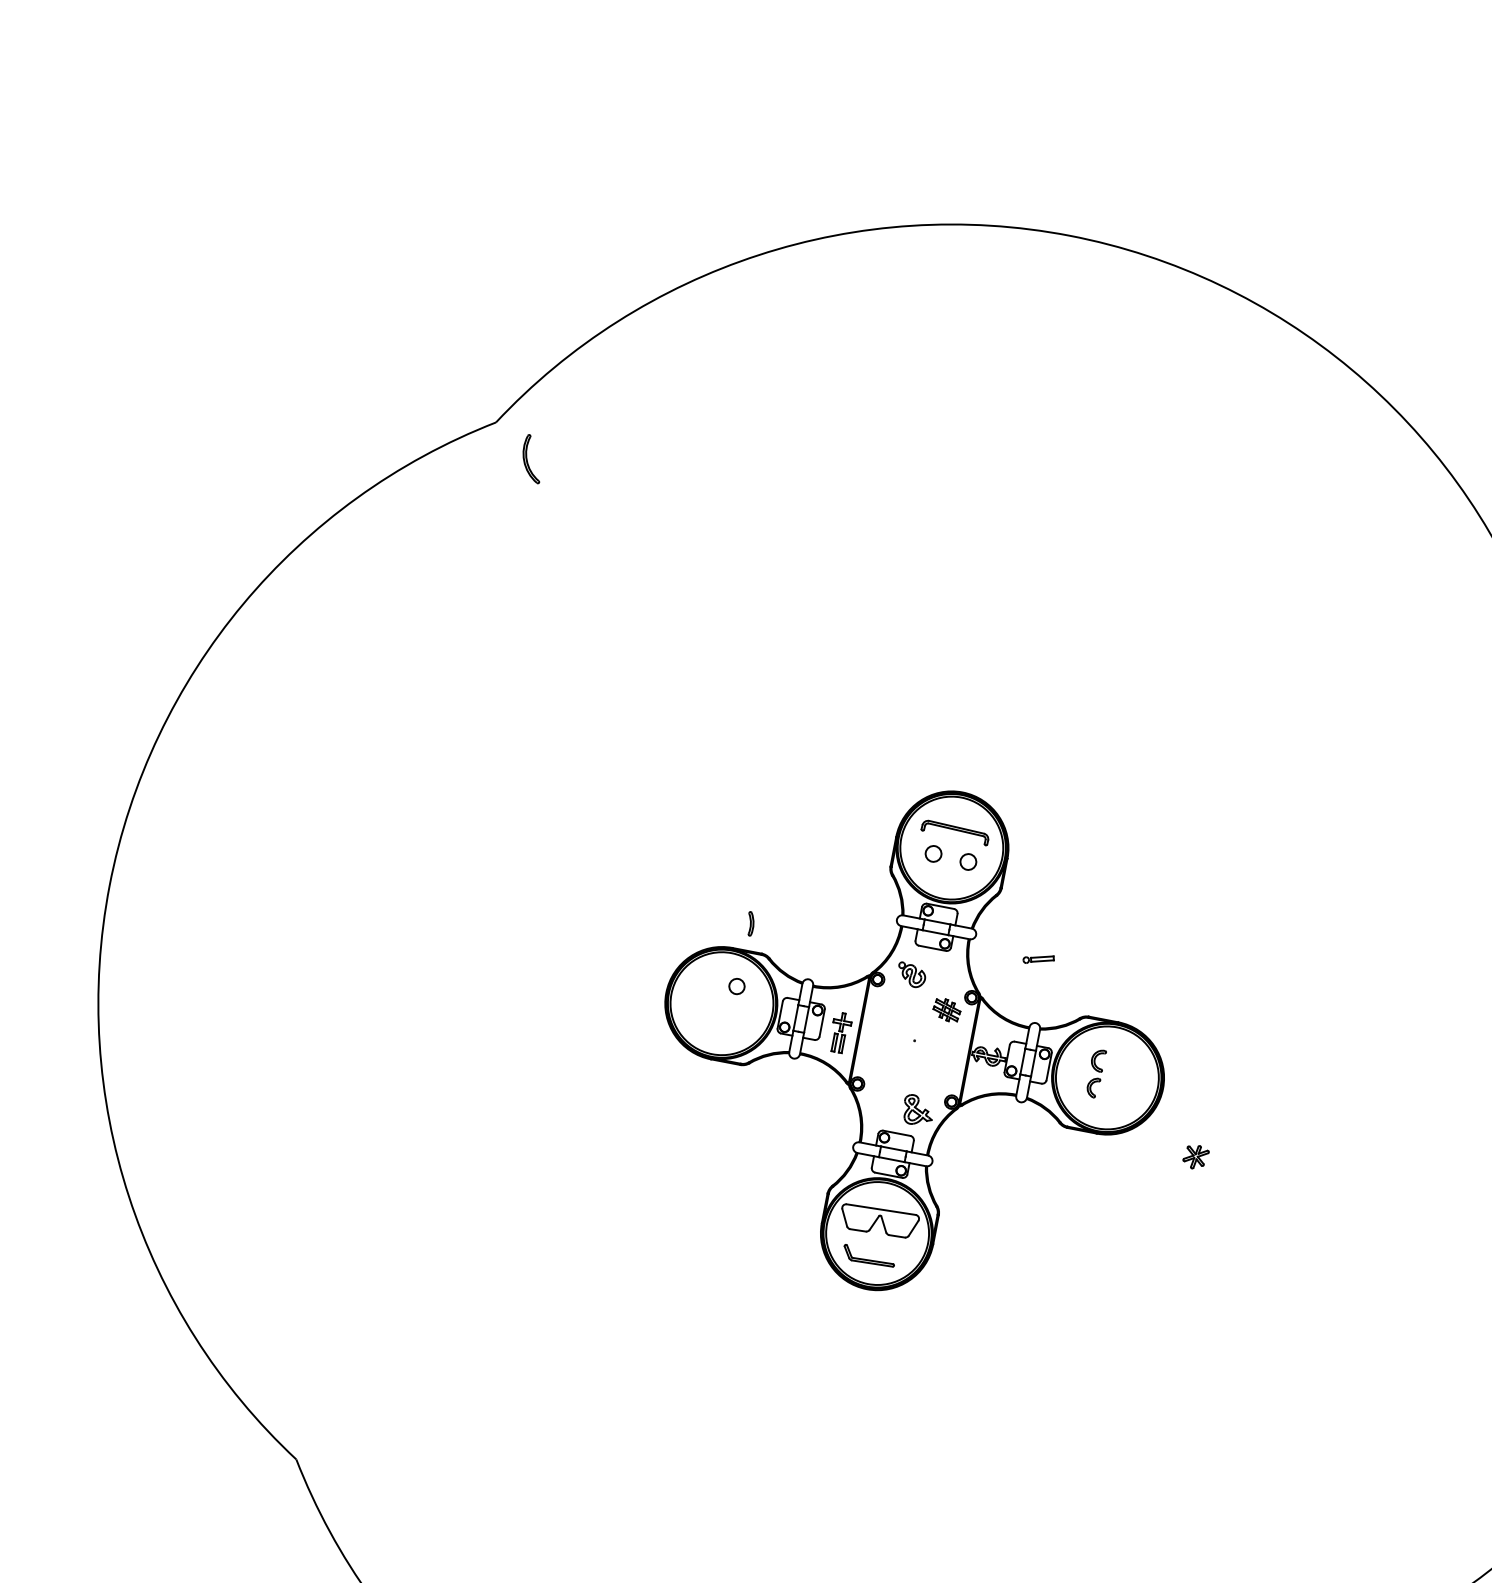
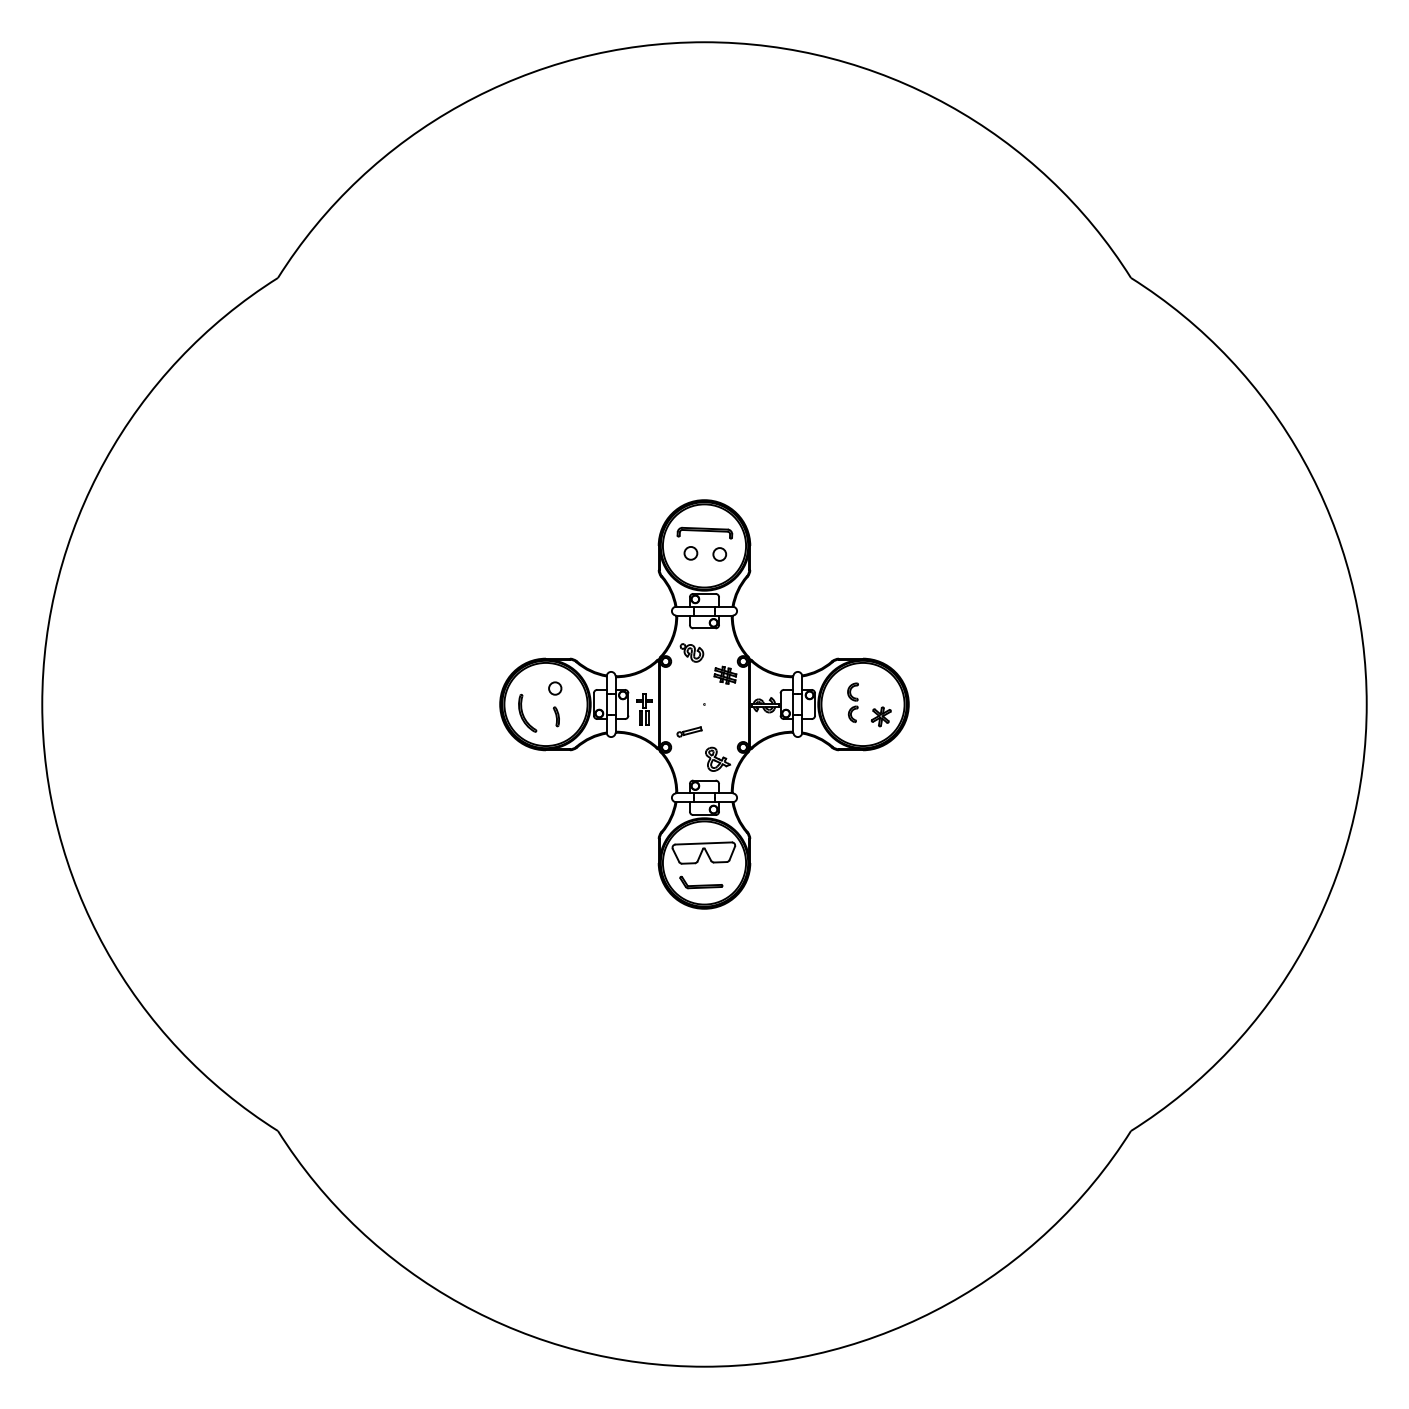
part: (532, 457) -> (527, 712), moved
part: (749, 923) -> (555, 716), moved
part: (1038, 958) -> (689, 731), moved
part: (1194, 1156) -> (880, 716), moved

